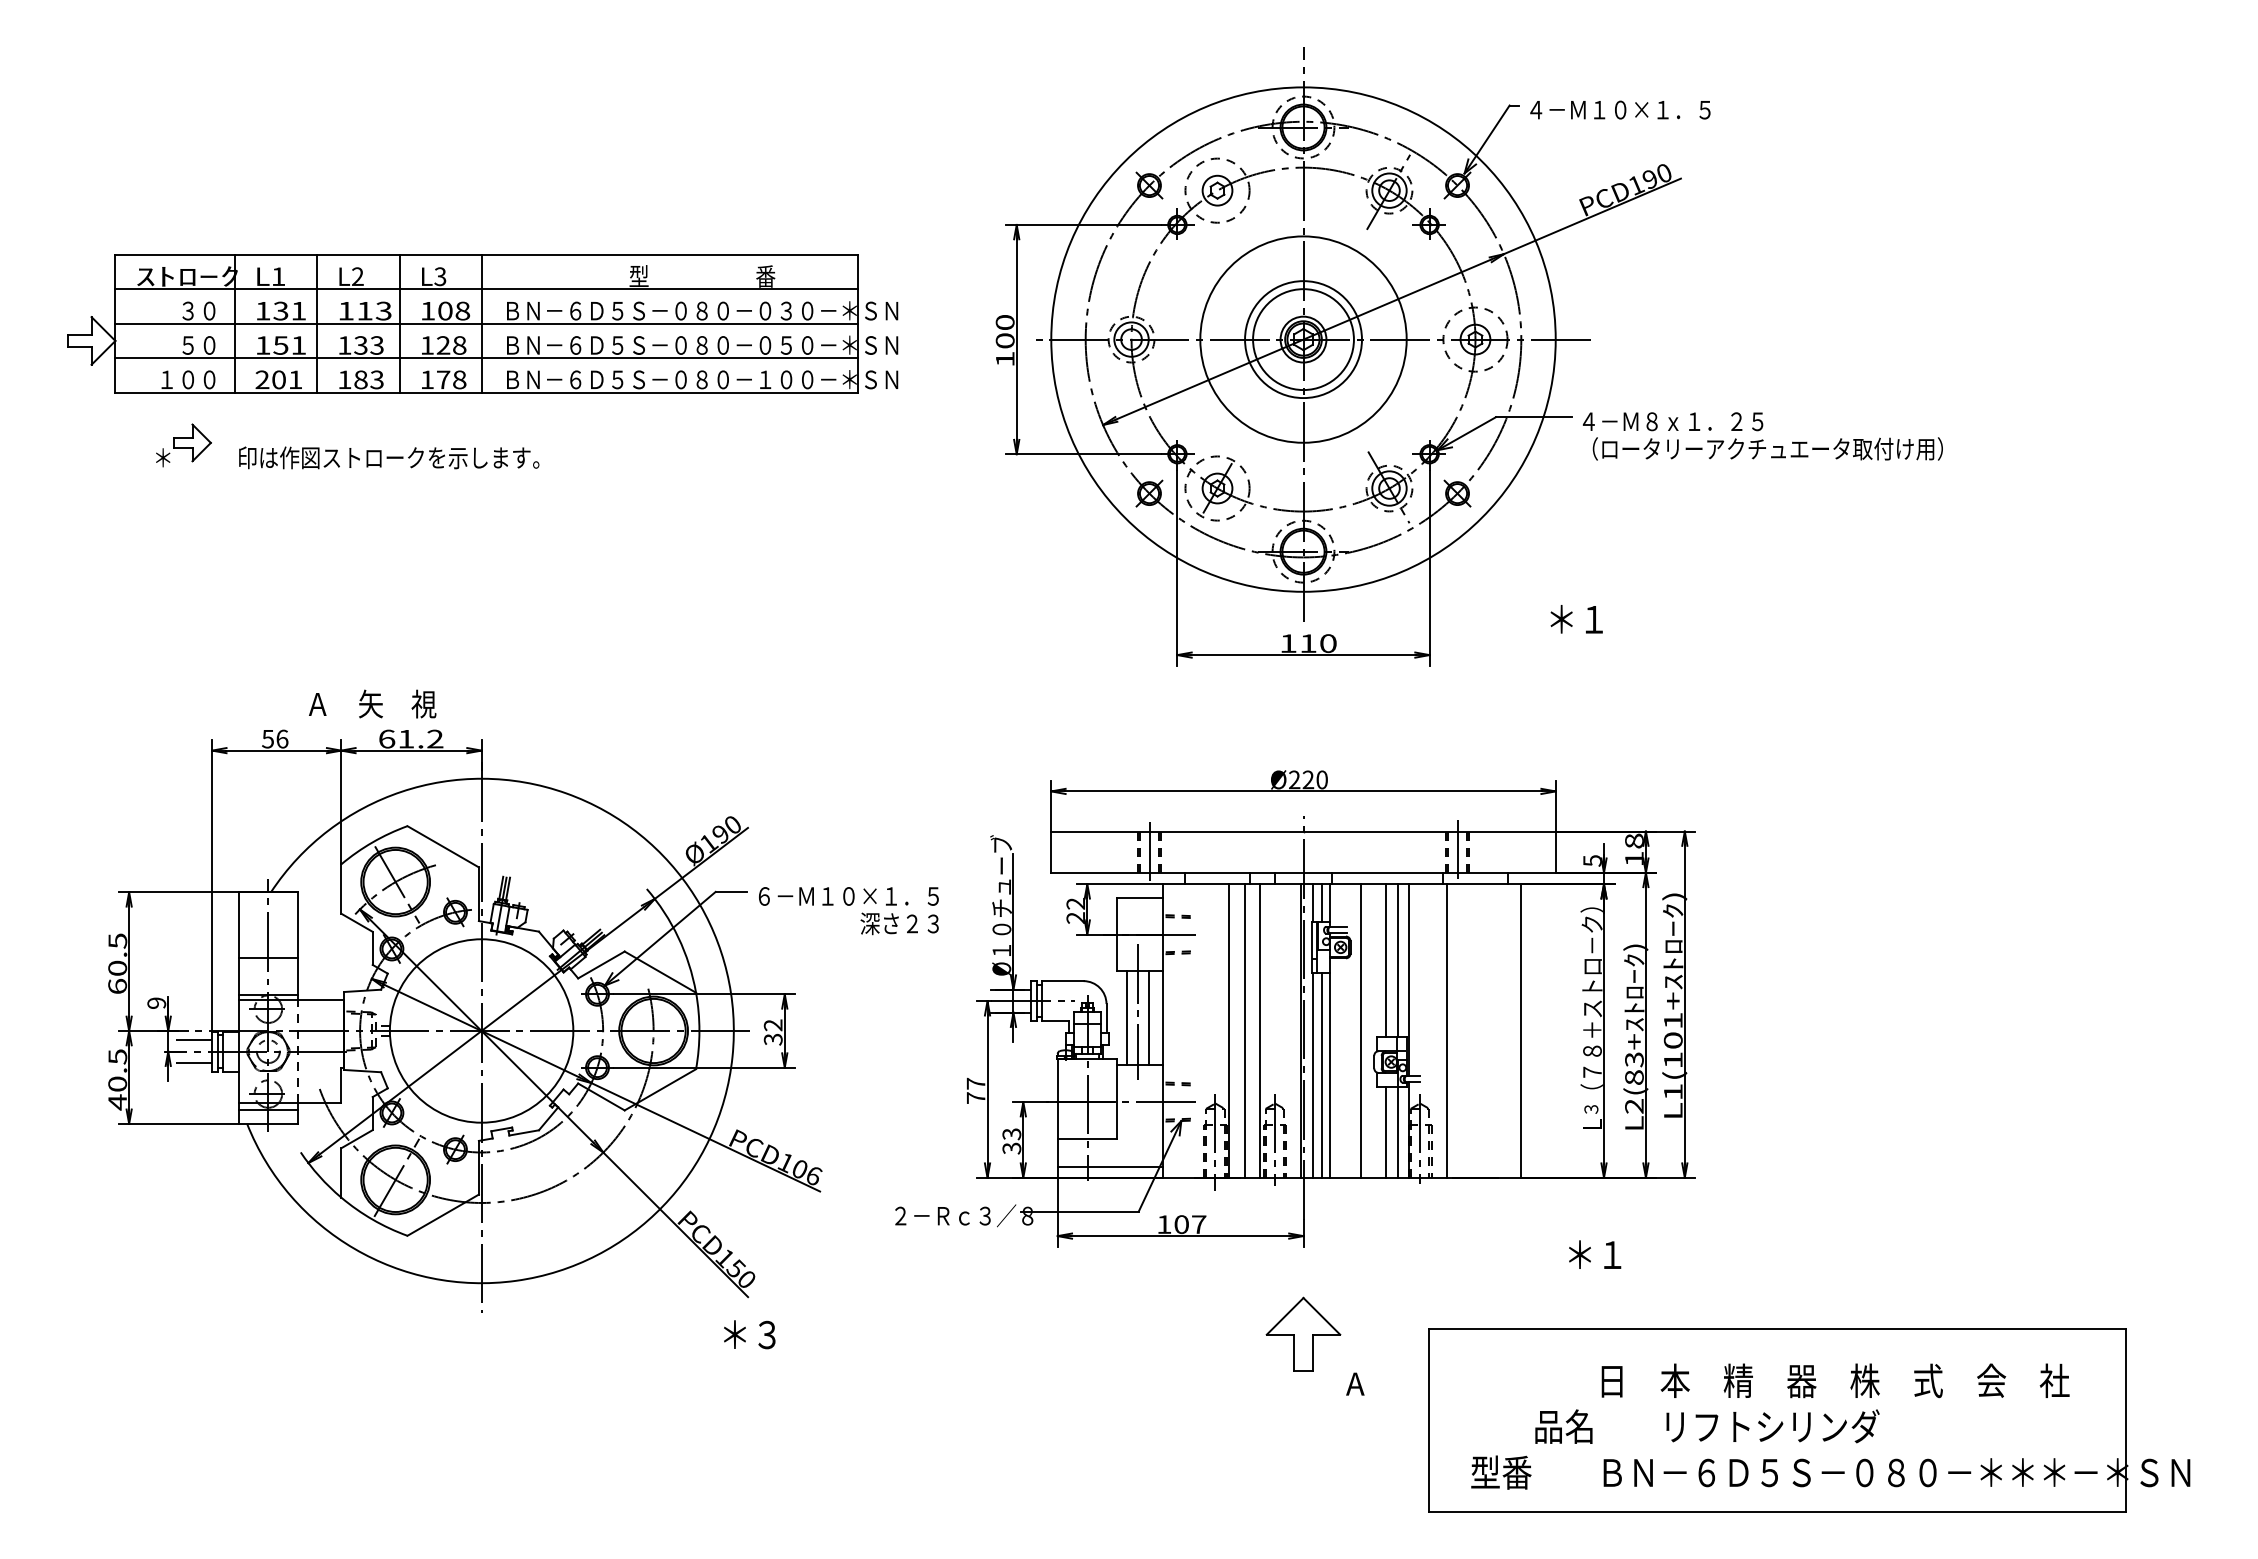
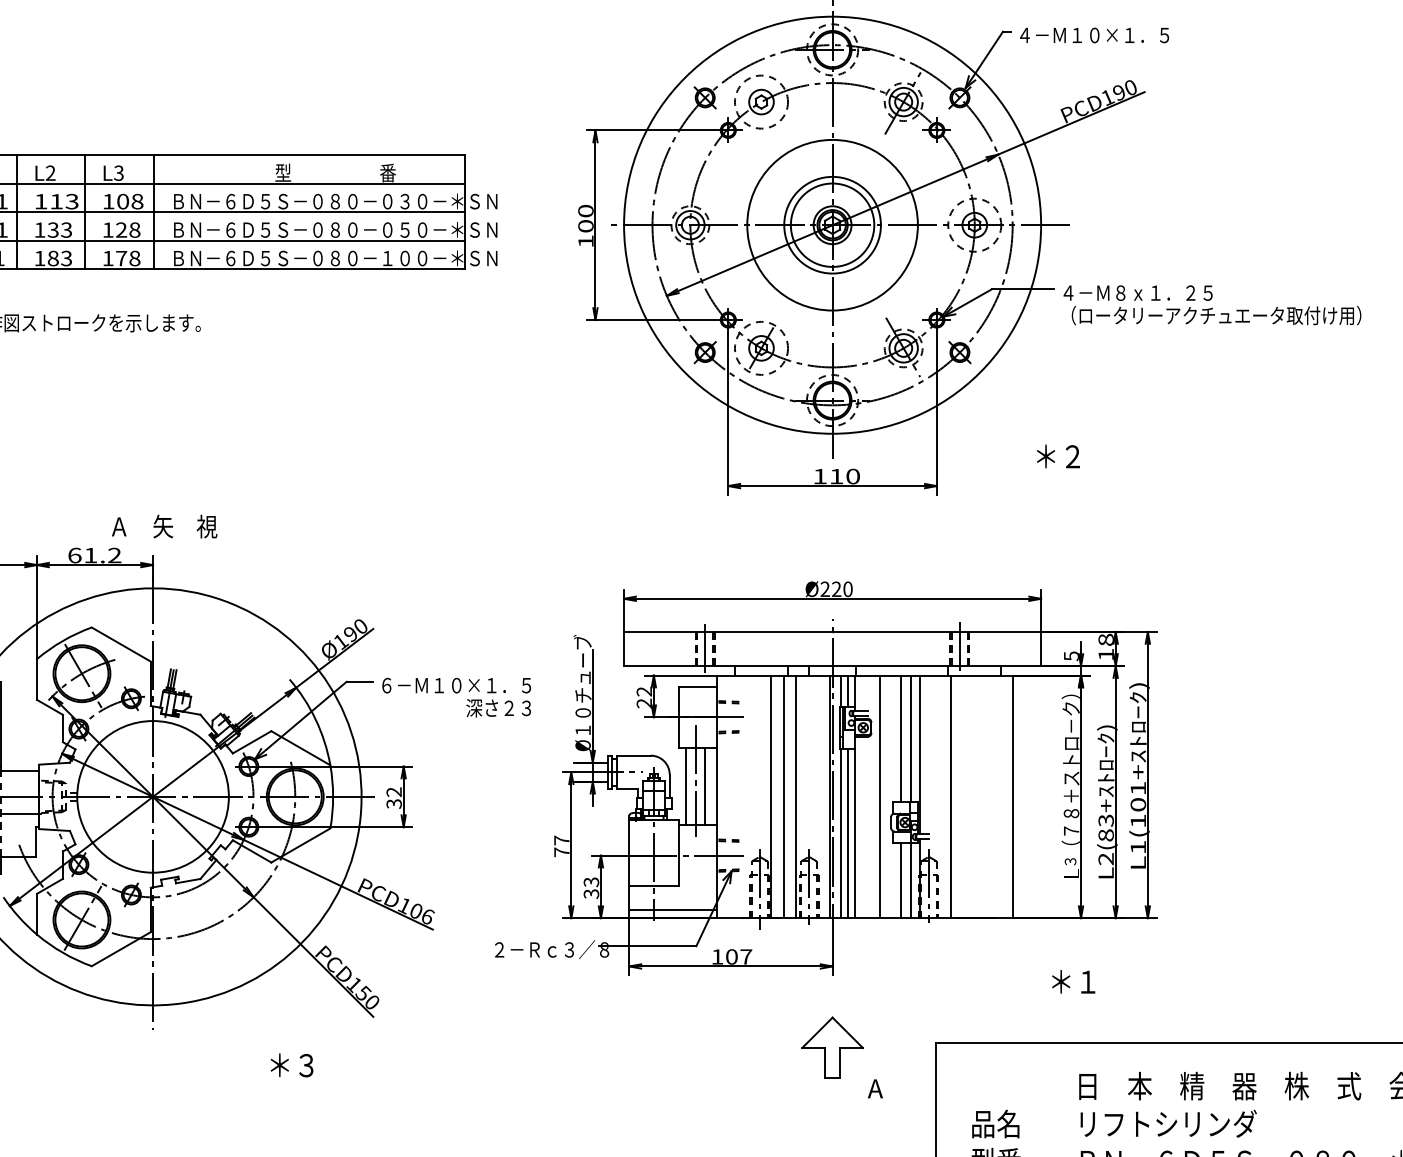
text: (1593, 618) -> (1072, 455), ＊１ -> ＊２
text: (372, 703) -> (164, 526), moved
text: (749, 1334) -> (291, 1065), moved
text: (1707, 1426) -> (1114, 1123), moved

